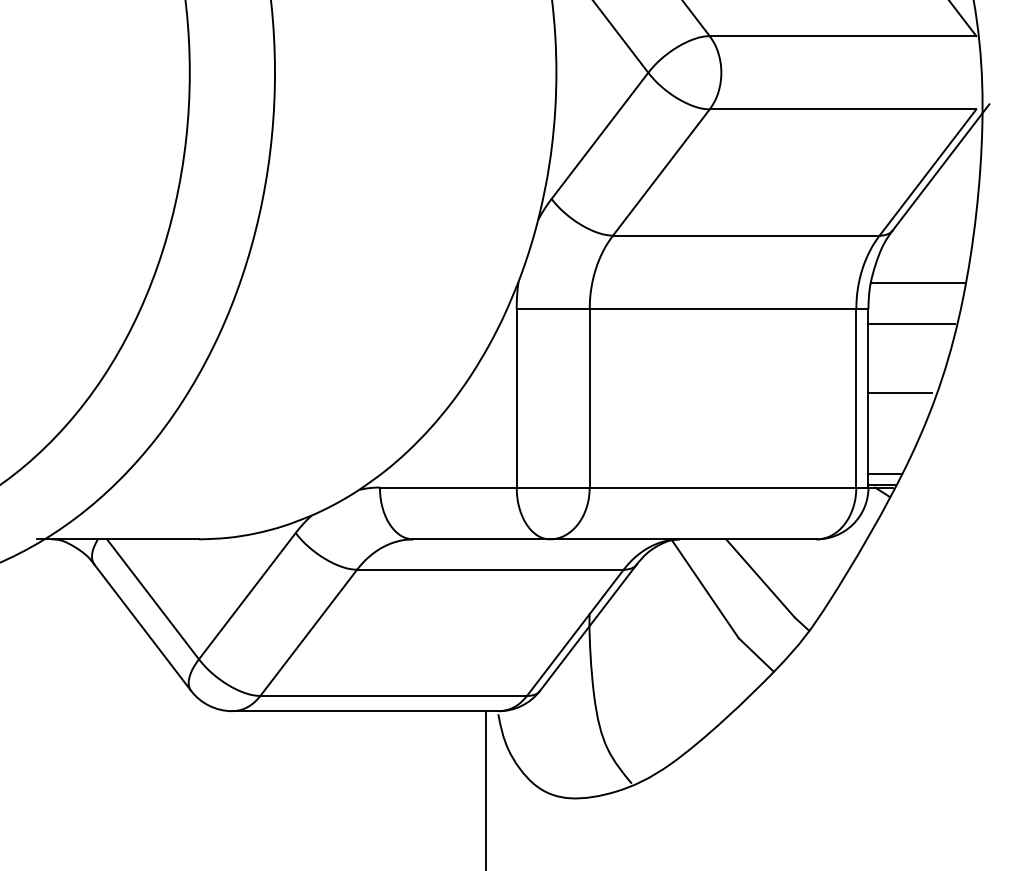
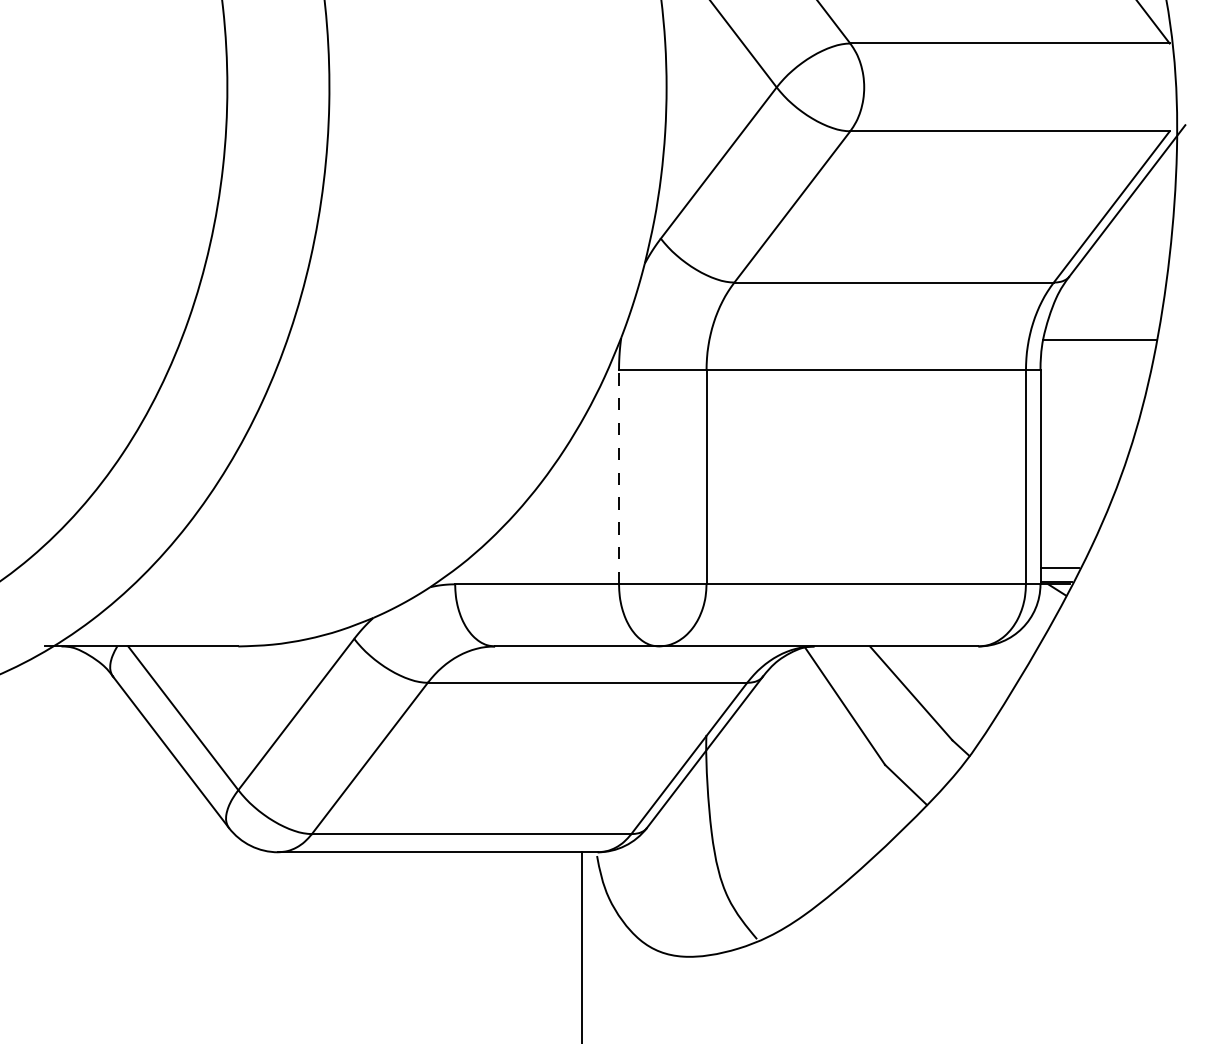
line: (911, 323) -> (1092, 387), removed
line: (900, 392) -> (1078, 470), removed
line: (516, 397) -> (618, 476), solid -> dashed

